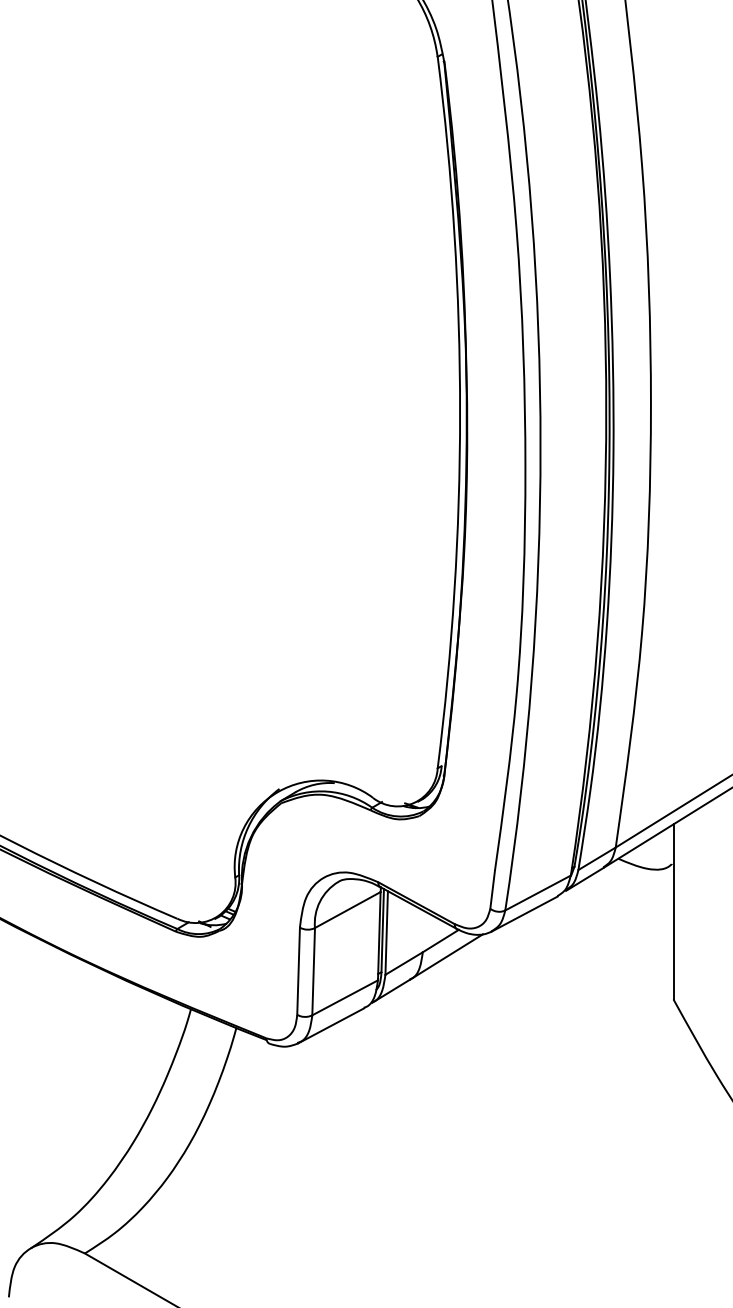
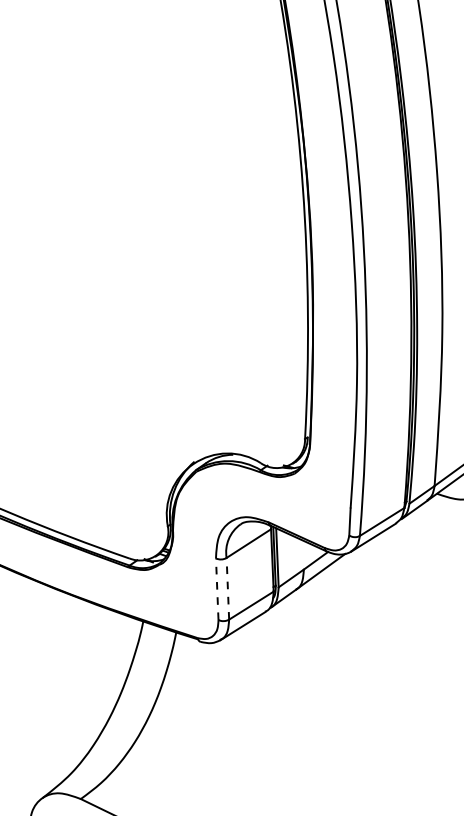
line: (298, 971) -> (217, 589), solid -> dashed
line: (313, 971) -> (227, 588), solid -> dashed

